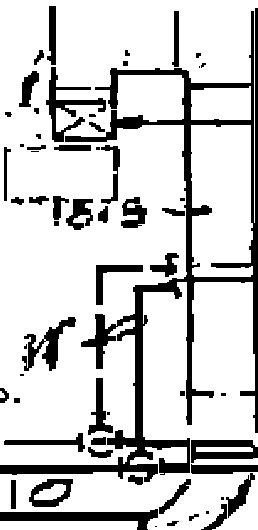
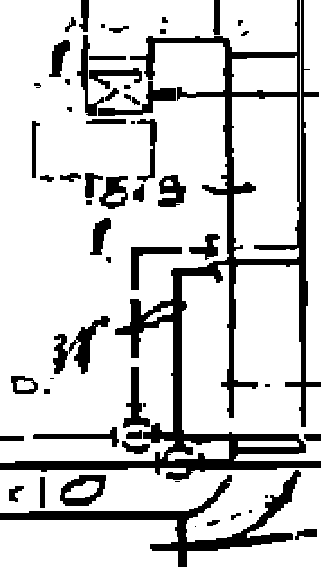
part: (32, 147) -> (114, 28), moved
part: (67, 259) -> (100, 240), added
part: (47, 346) -> (79, 347), moved

